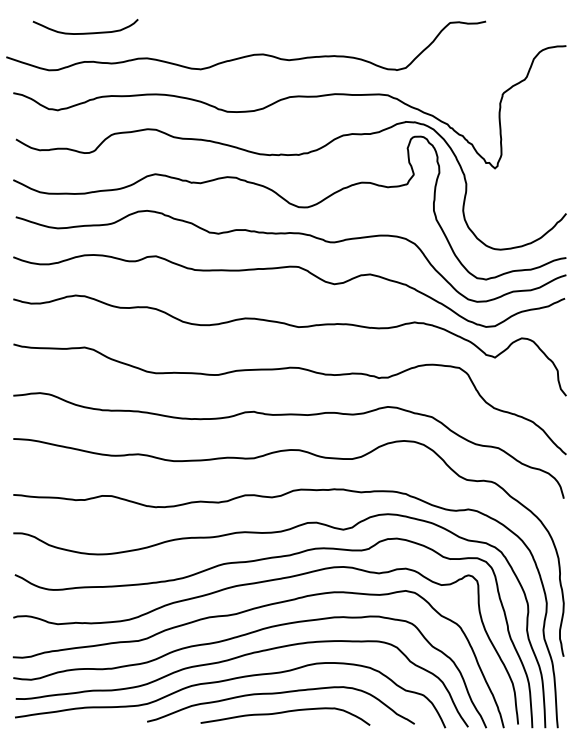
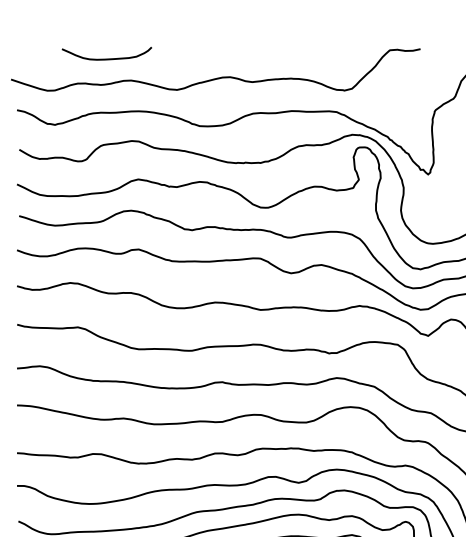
curve: (85, 32) -> (106, 58), moved

